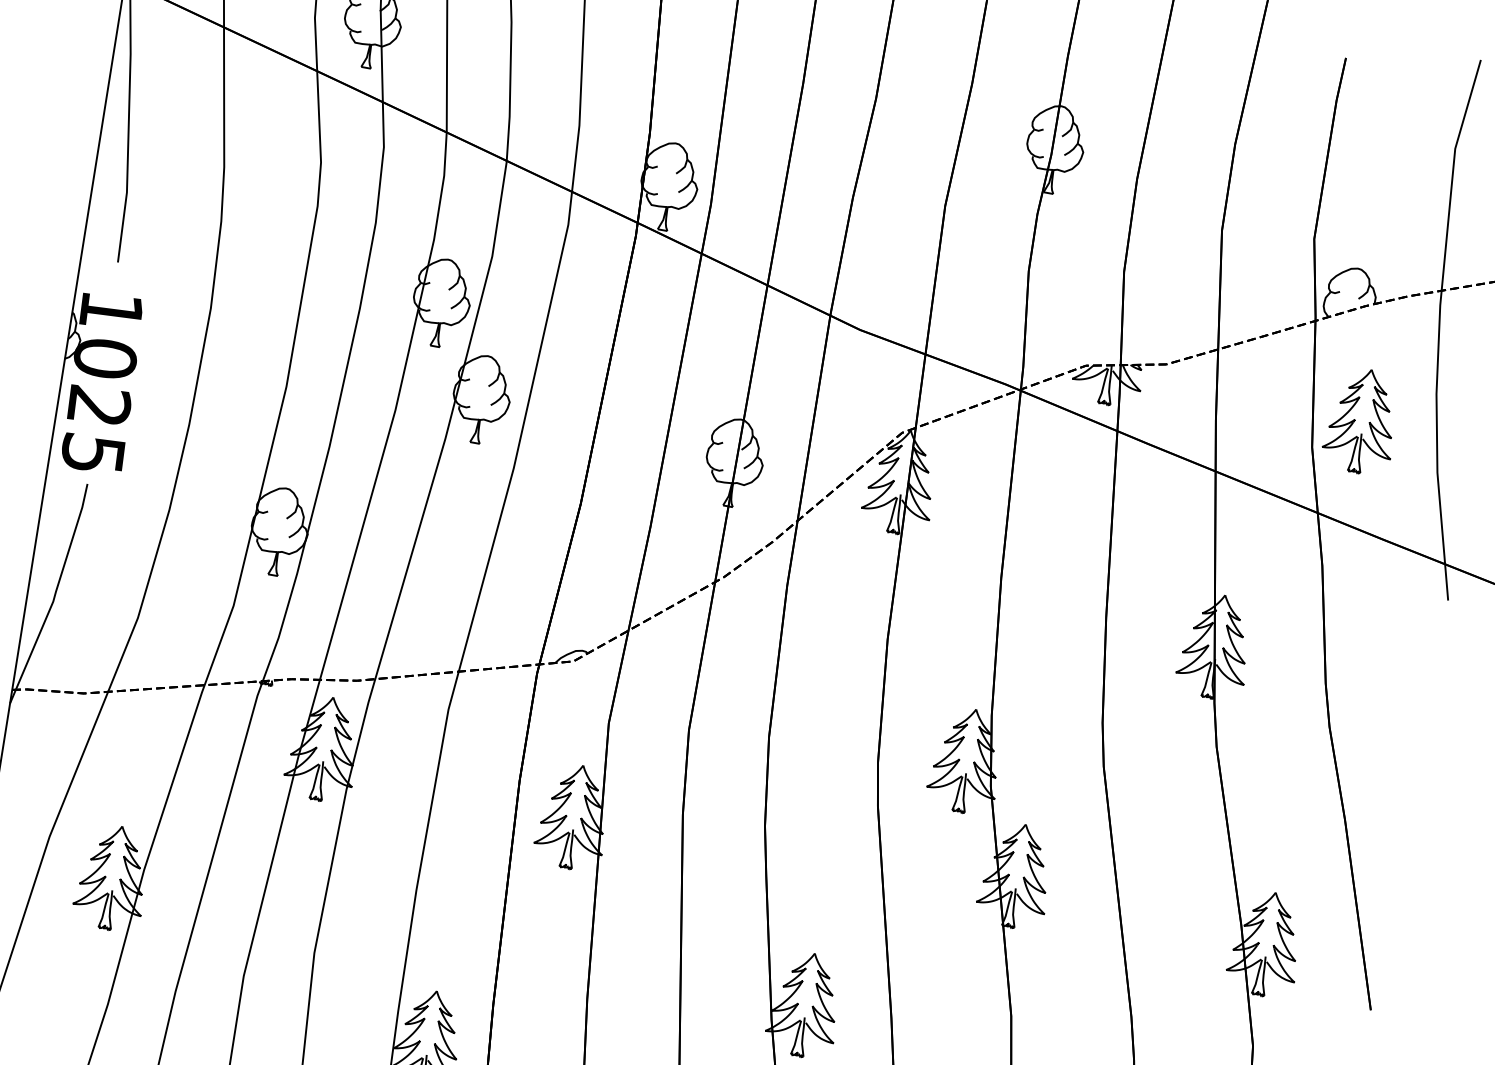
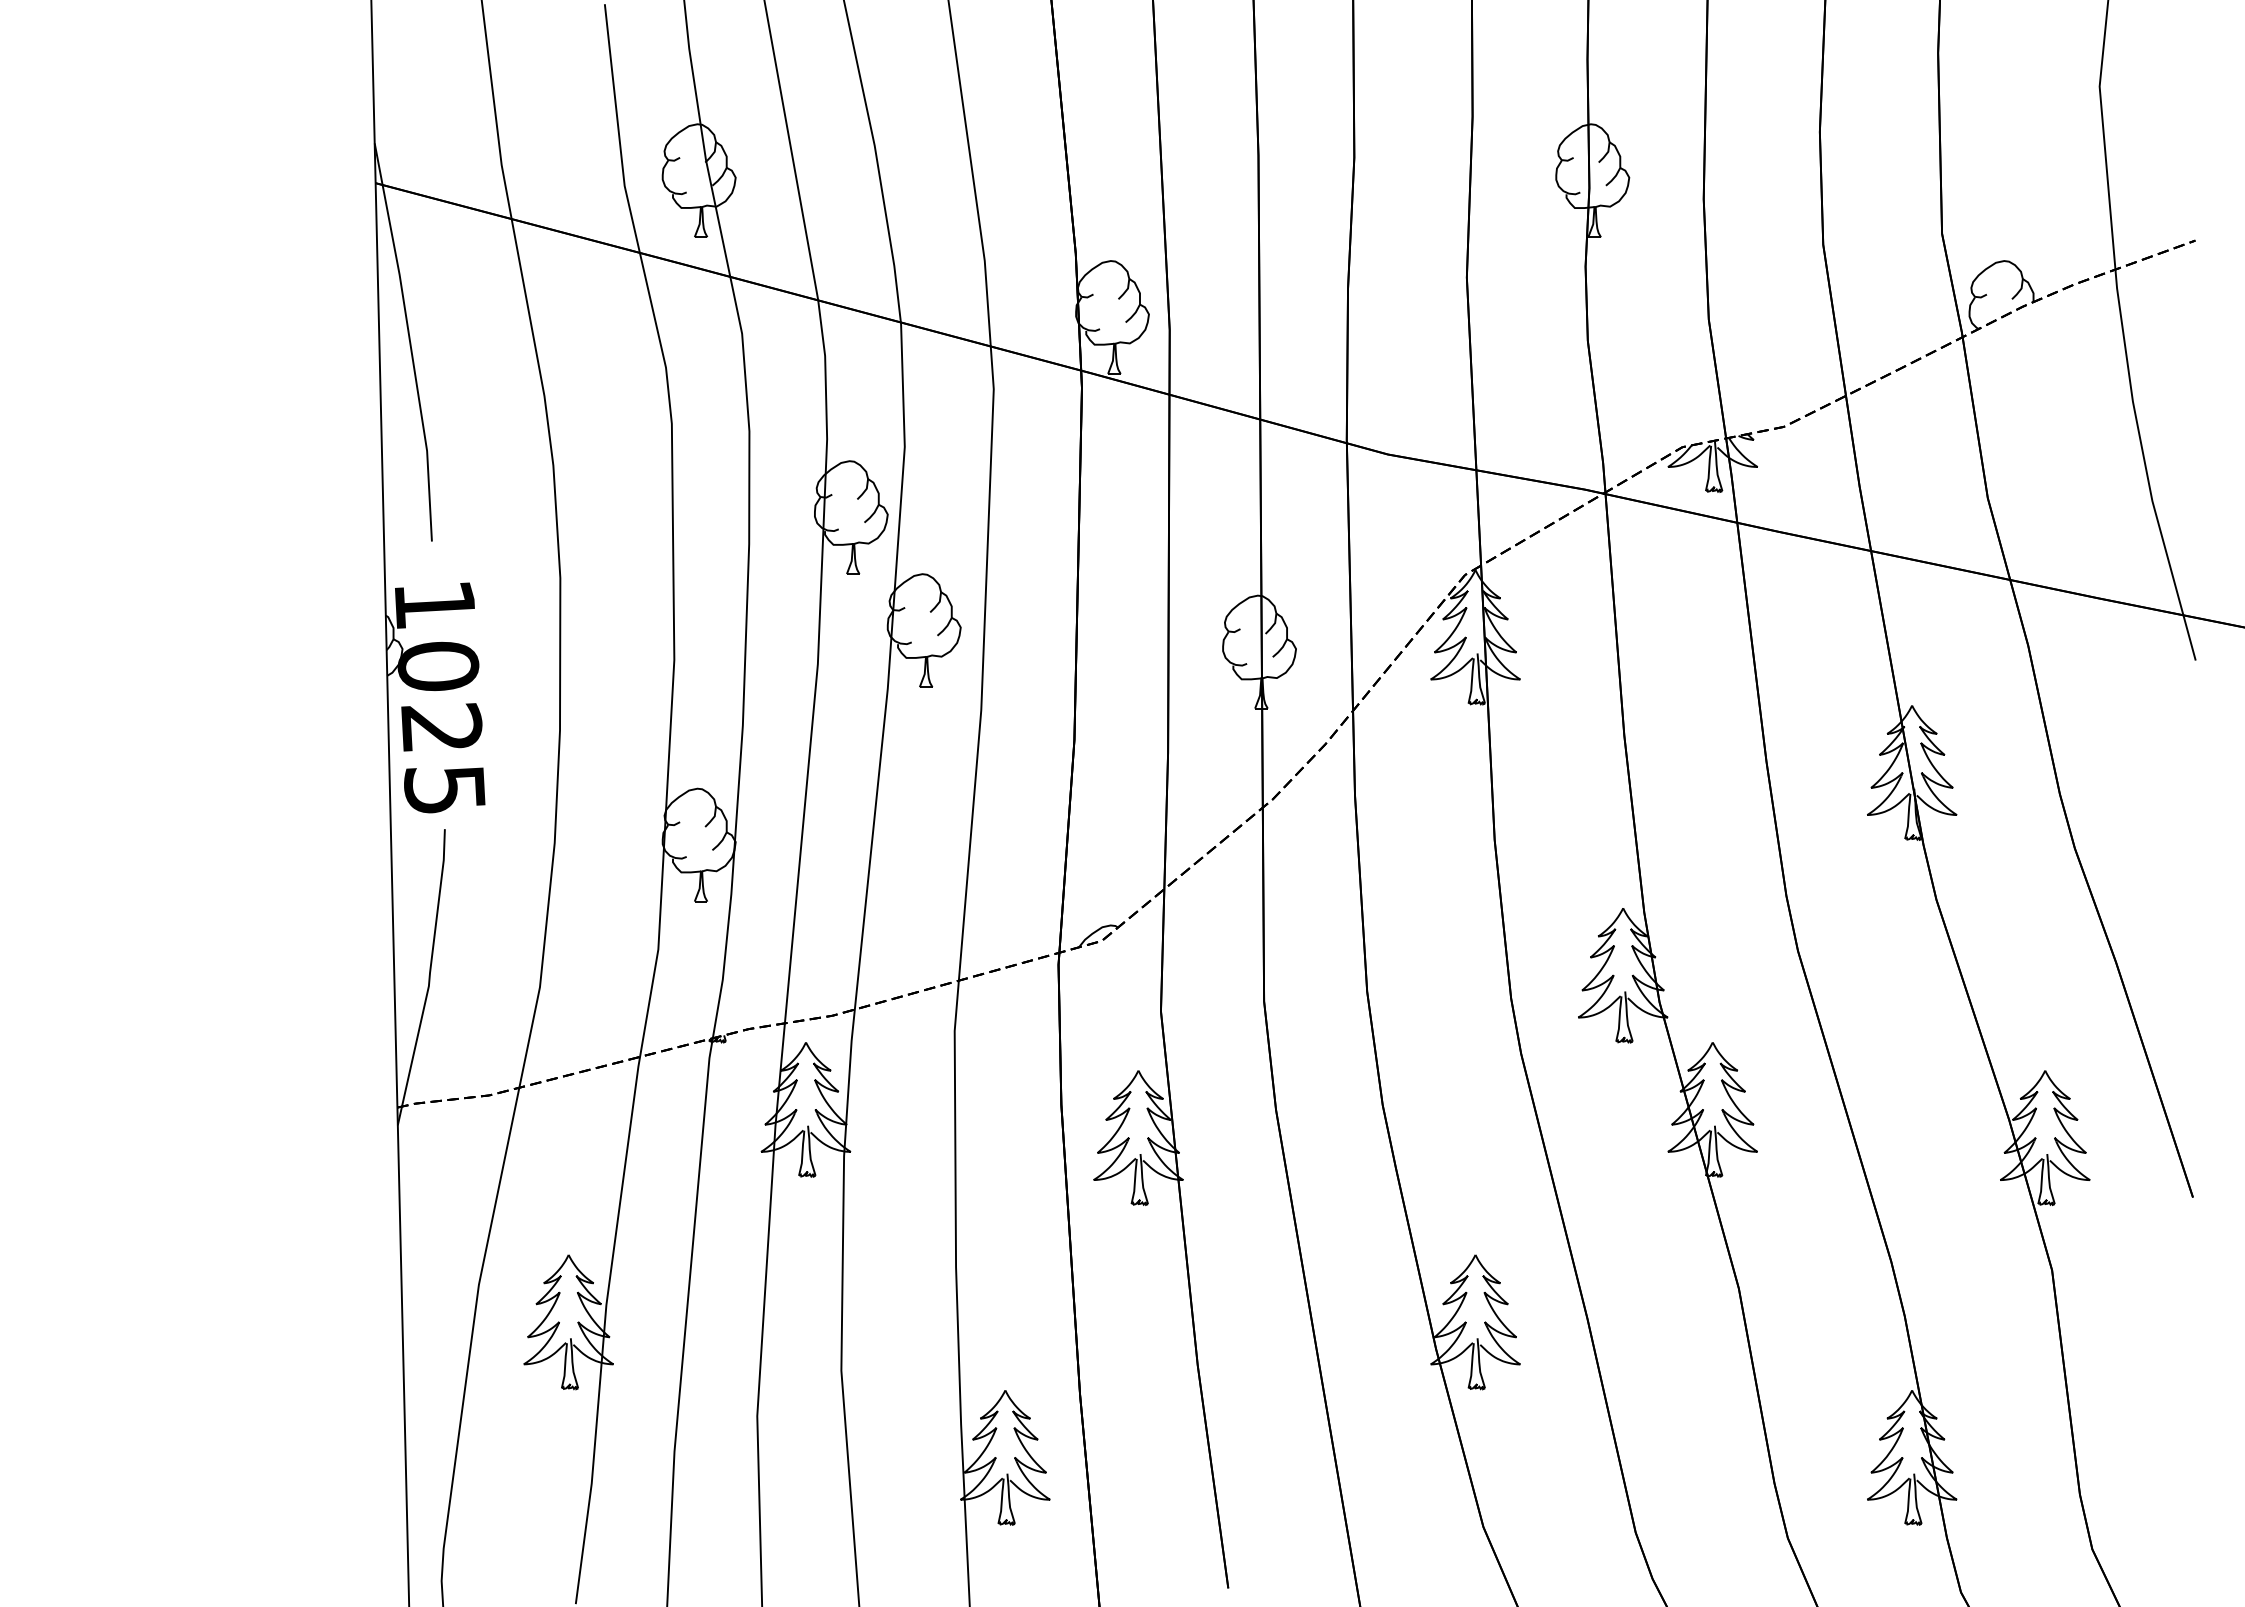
part: (1362, 421) -> (2045, 453), removed

